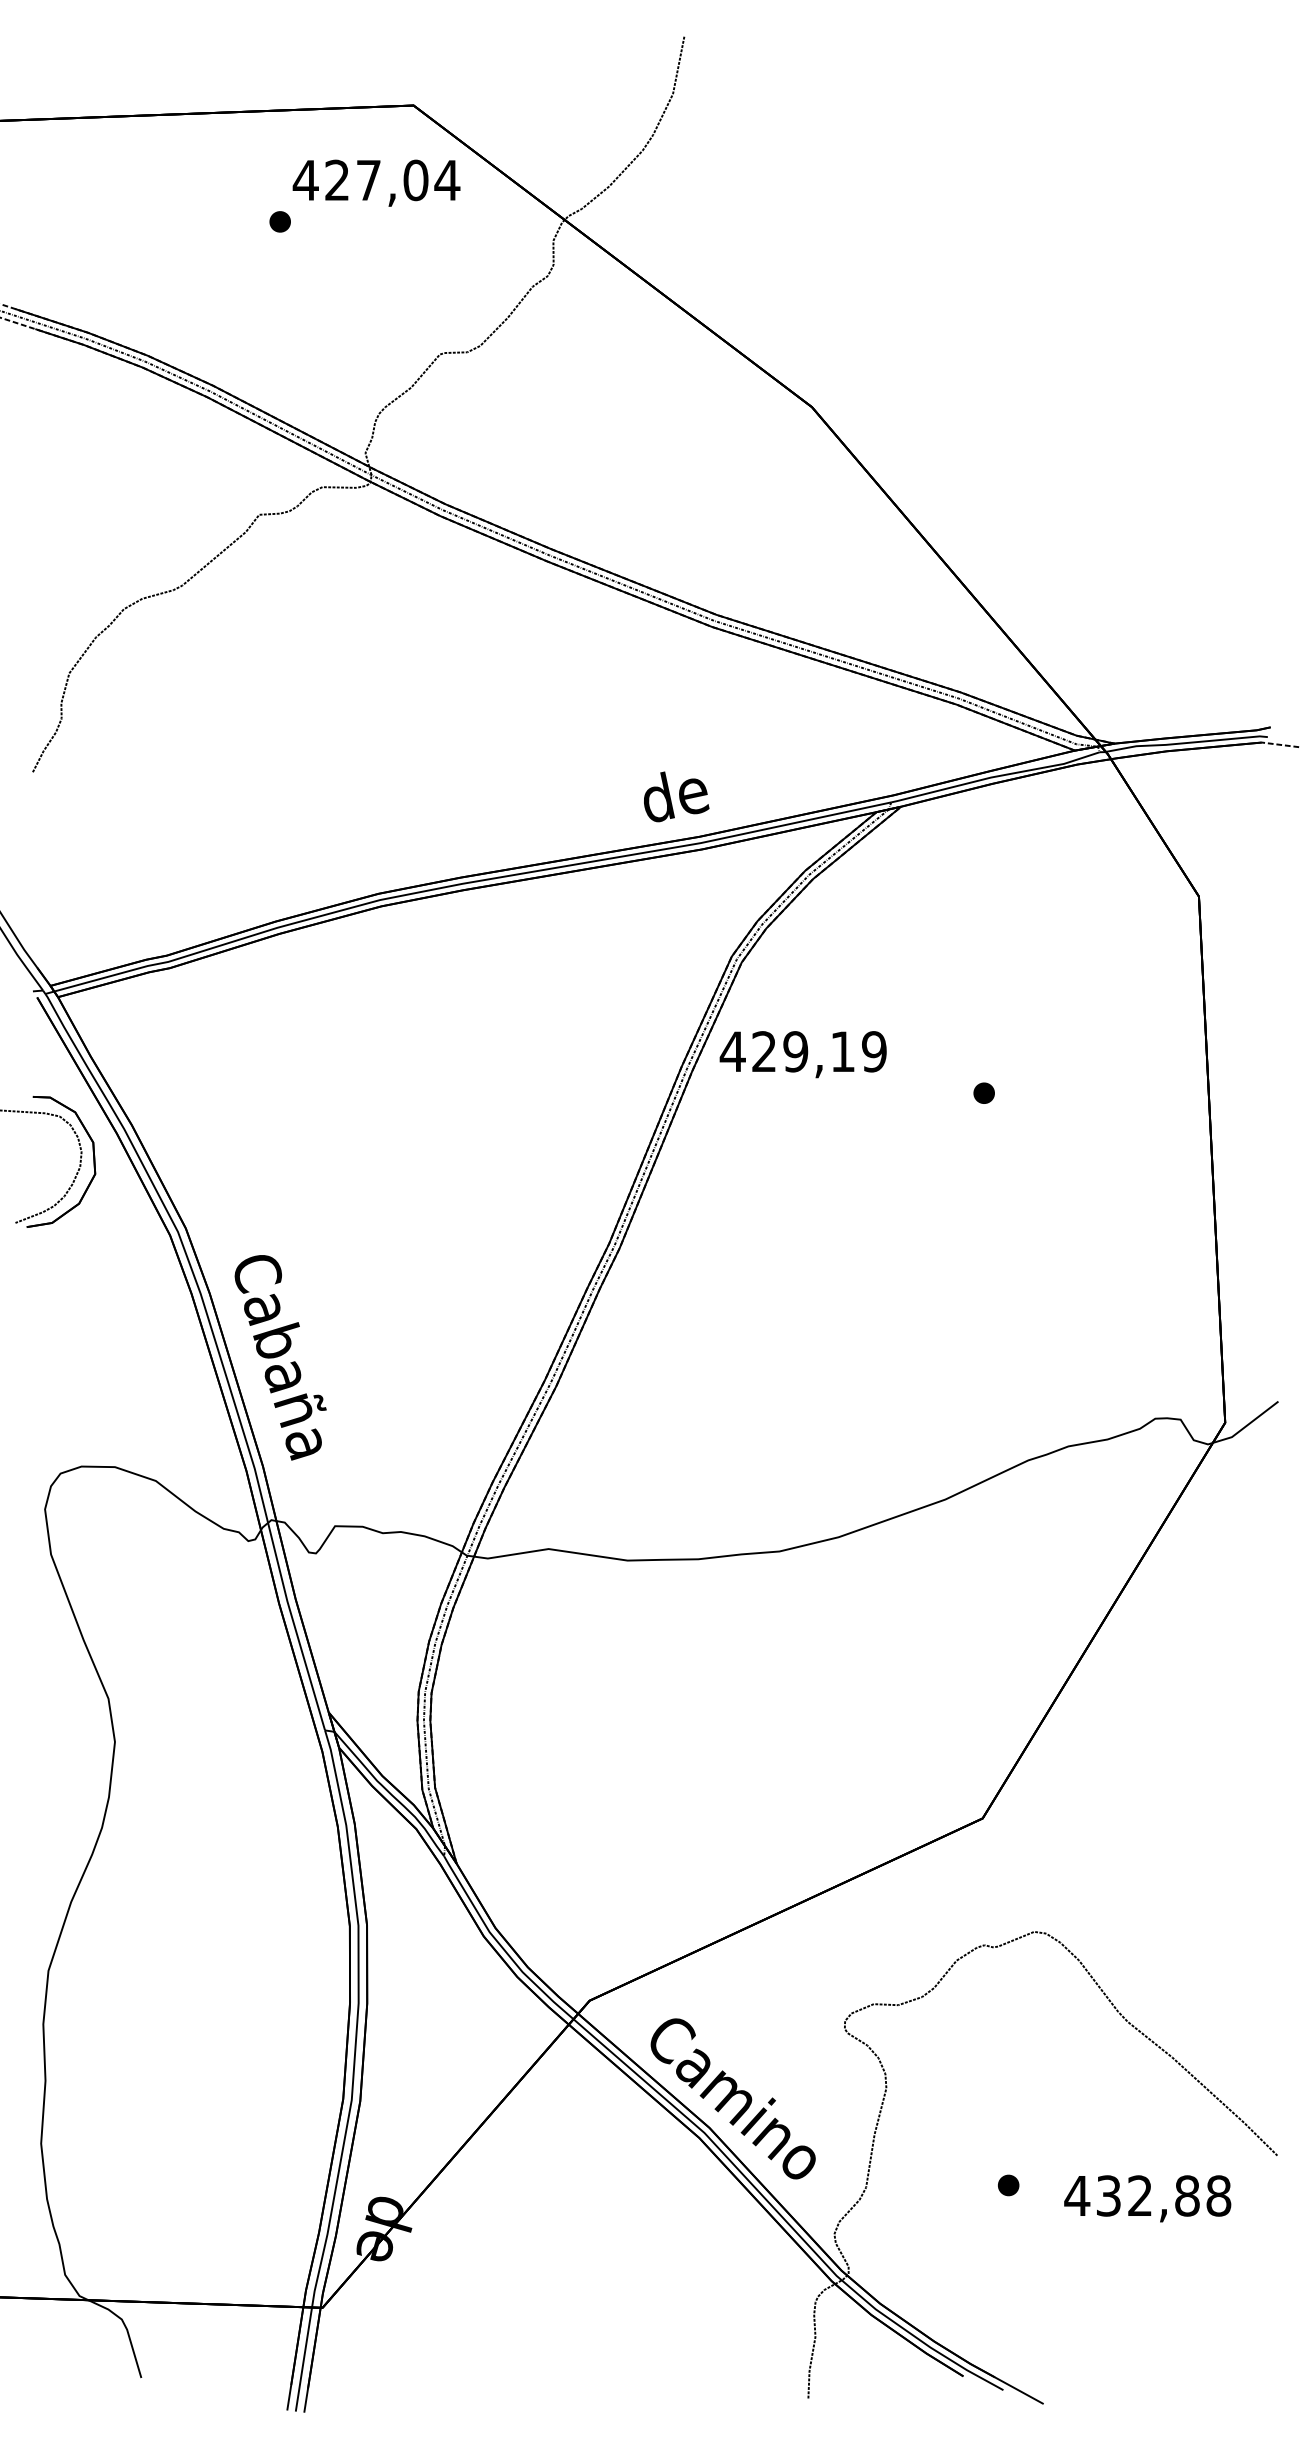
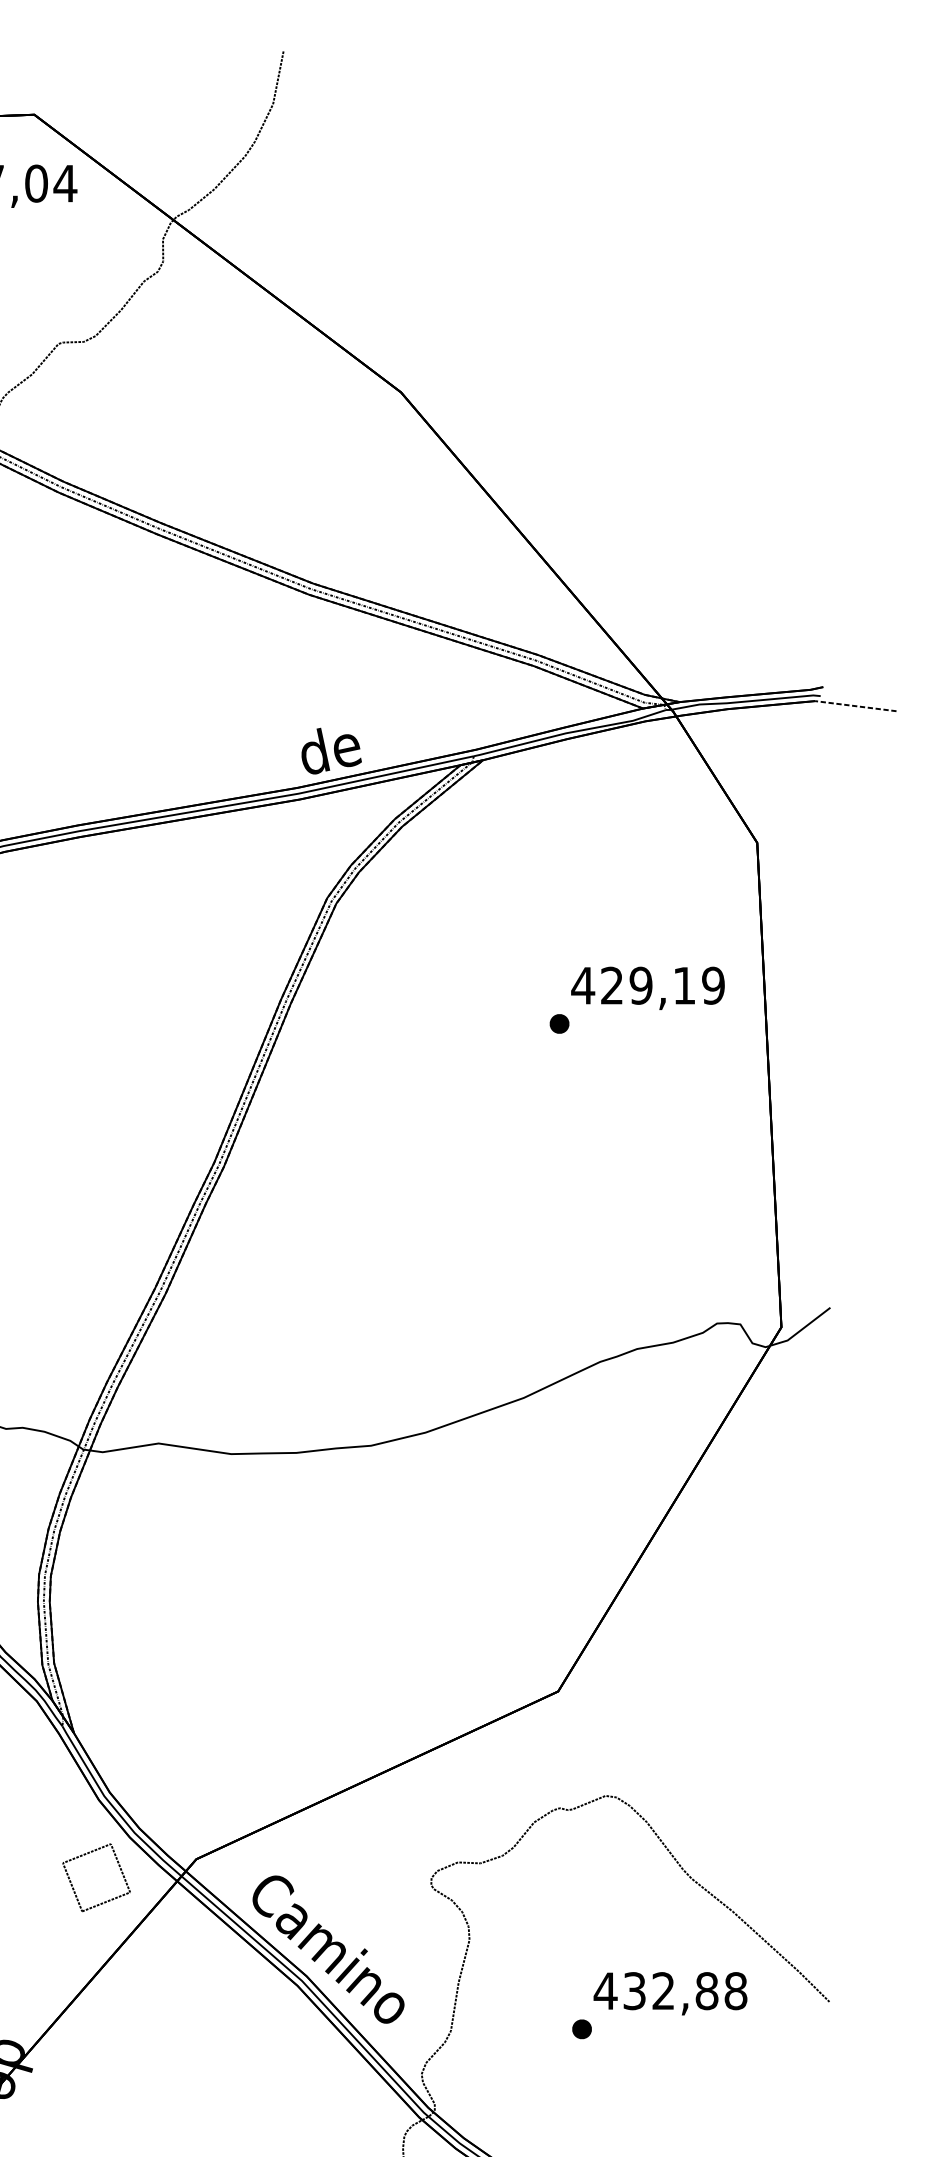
text: (676, 796) -> (331, 750), moved
text: (802, 1054) -> (647, 988), moved
part: (506, 2011) -> (119, 1869), added
text: (1147, 2198) -> (670, 1993), moved

